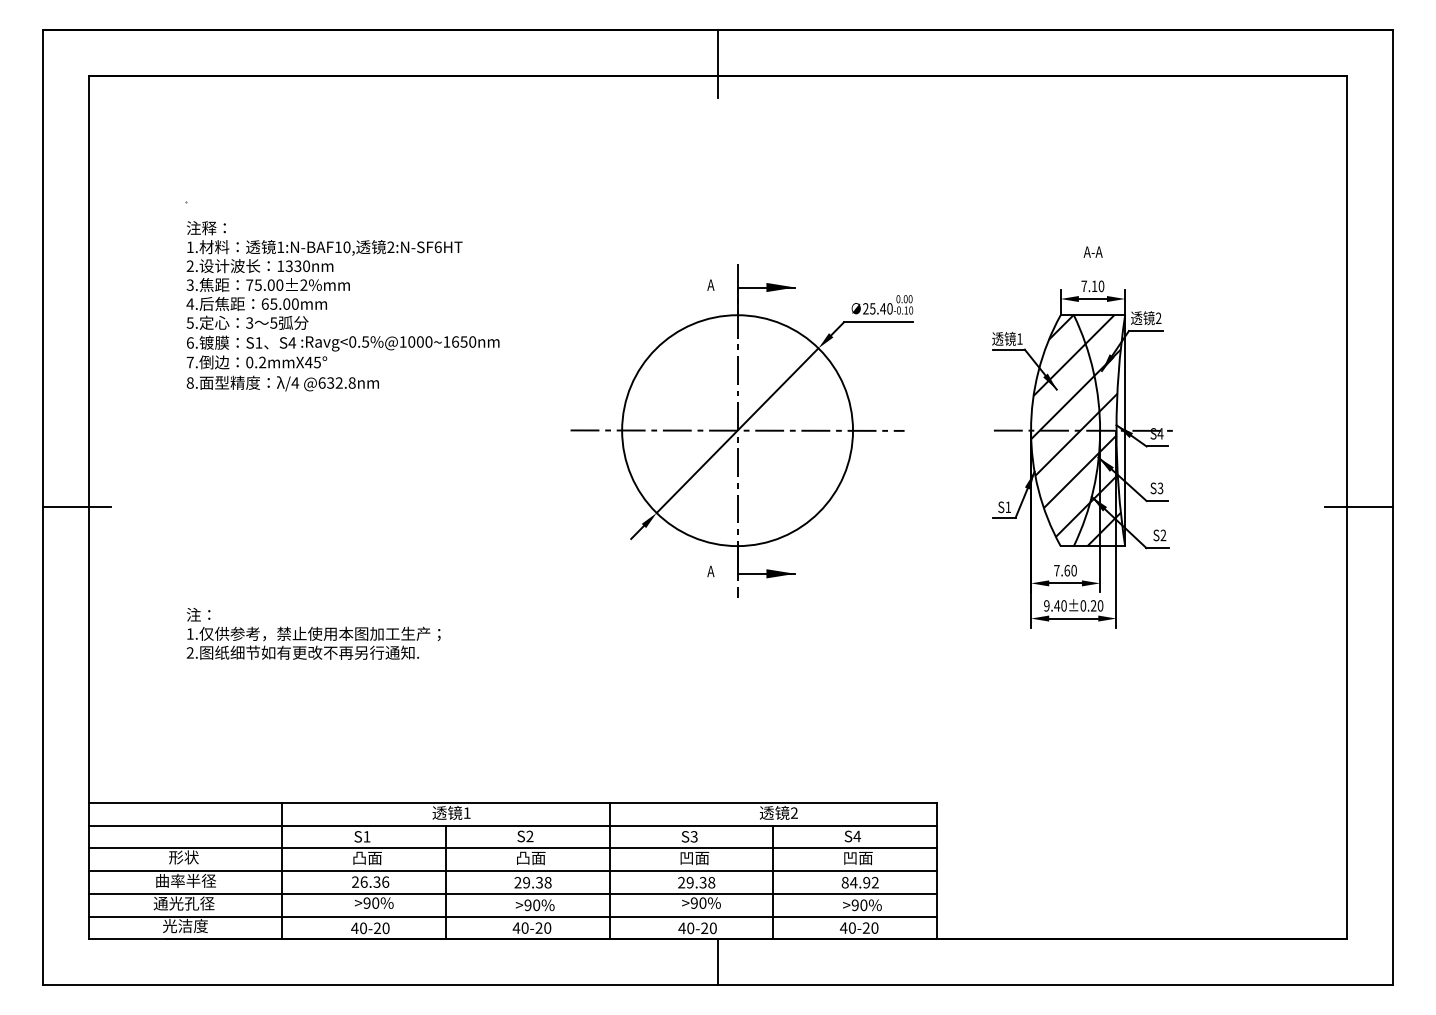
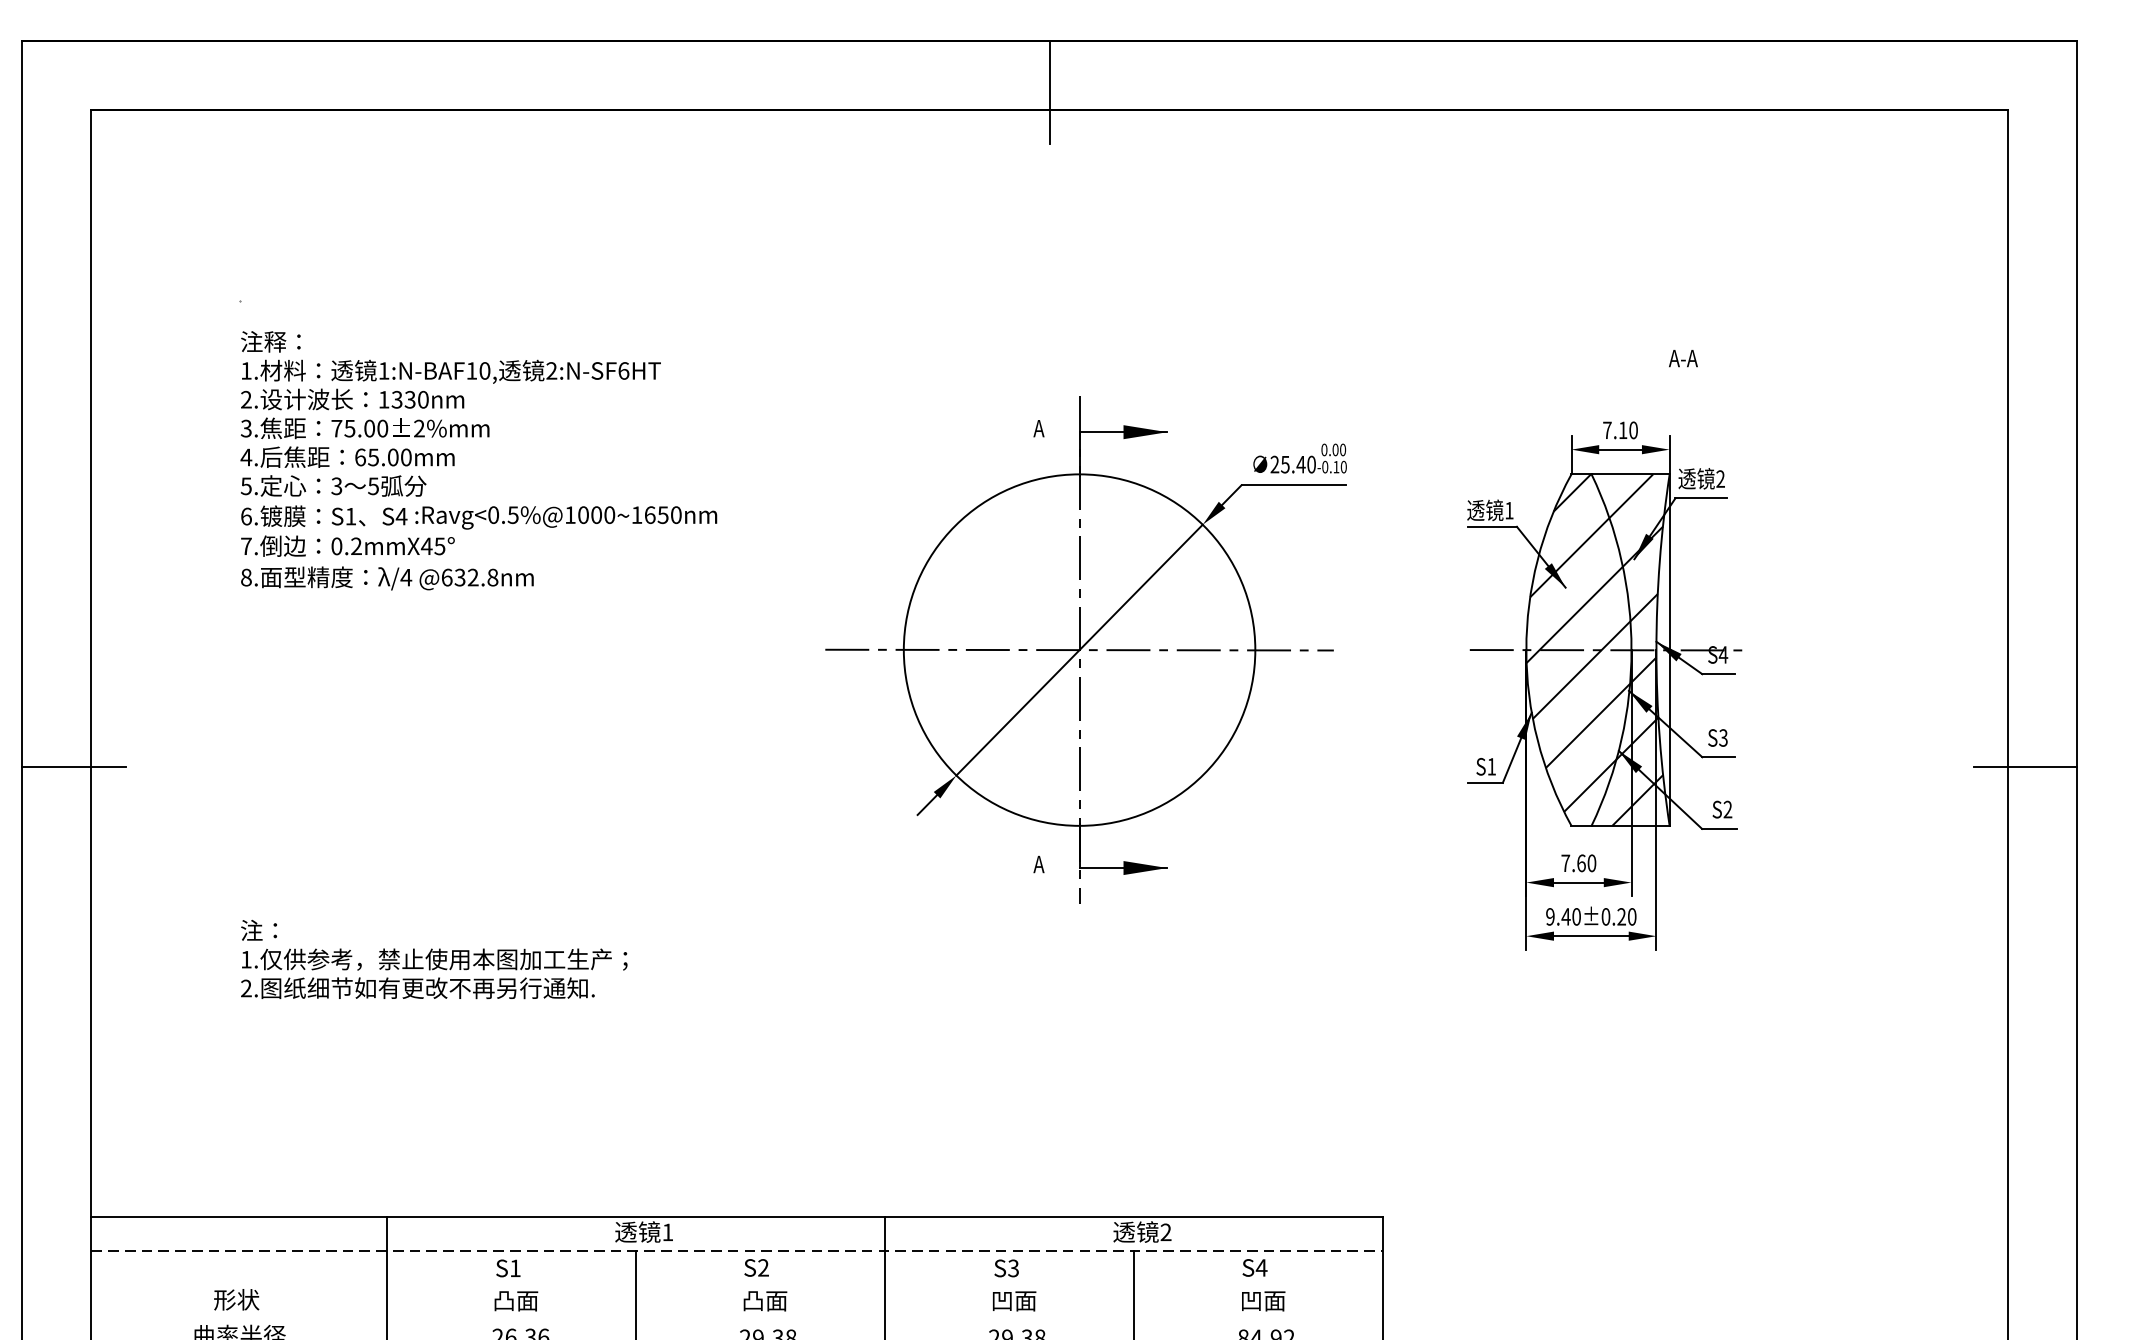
text: (1092, 251) -> (1682, 357), moved
line: (513, 825) -> (738, 1251), solid -> dashed
line: (512, 848) -> (736, 1286), removed
line: (512, 871) -> (736, 1321), removed

